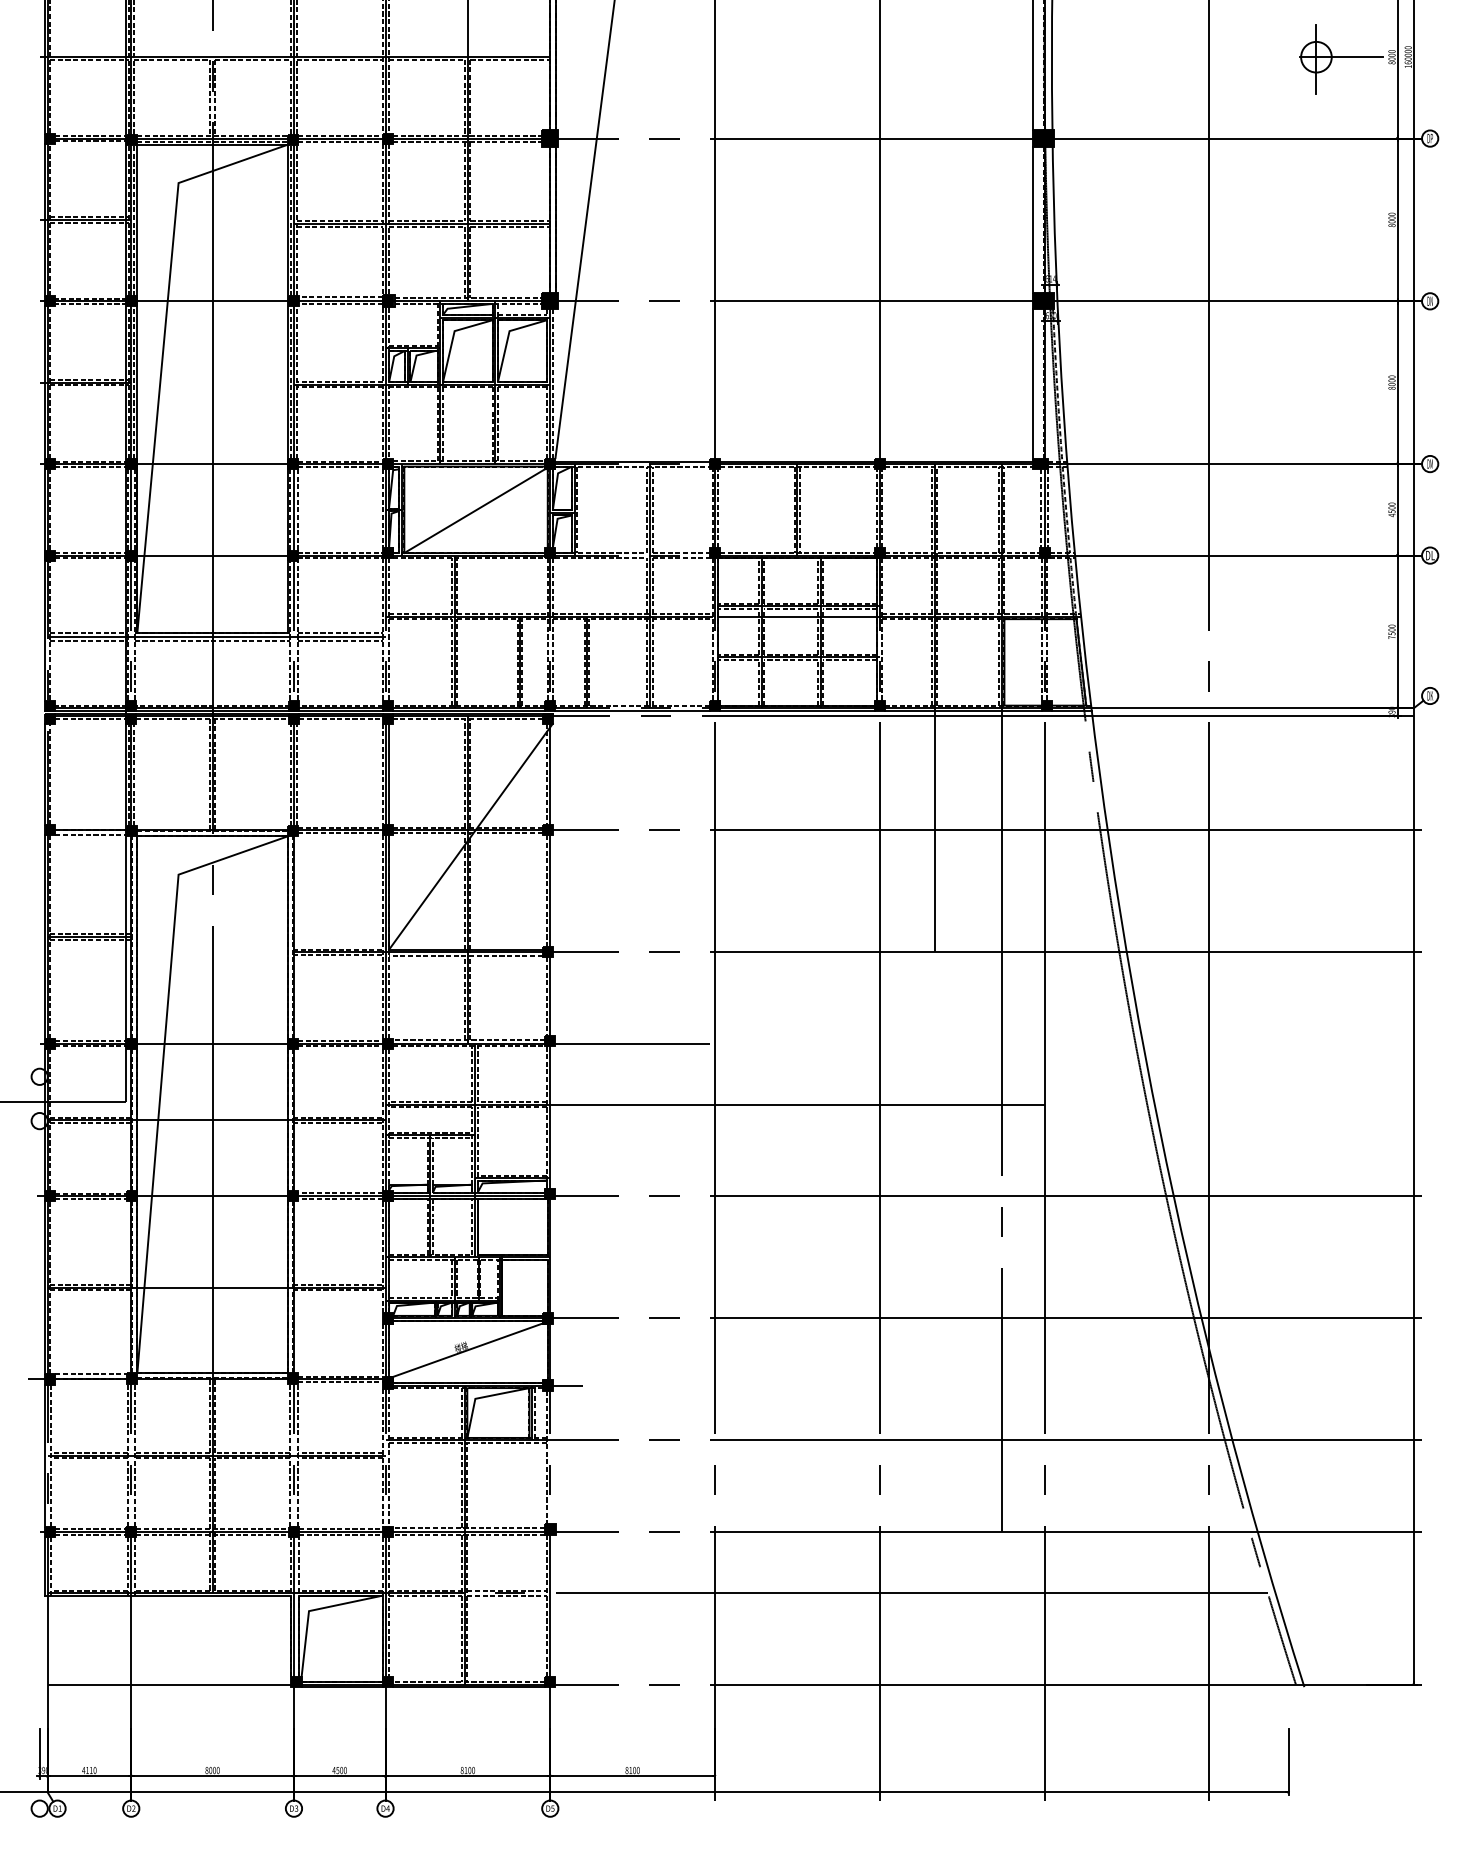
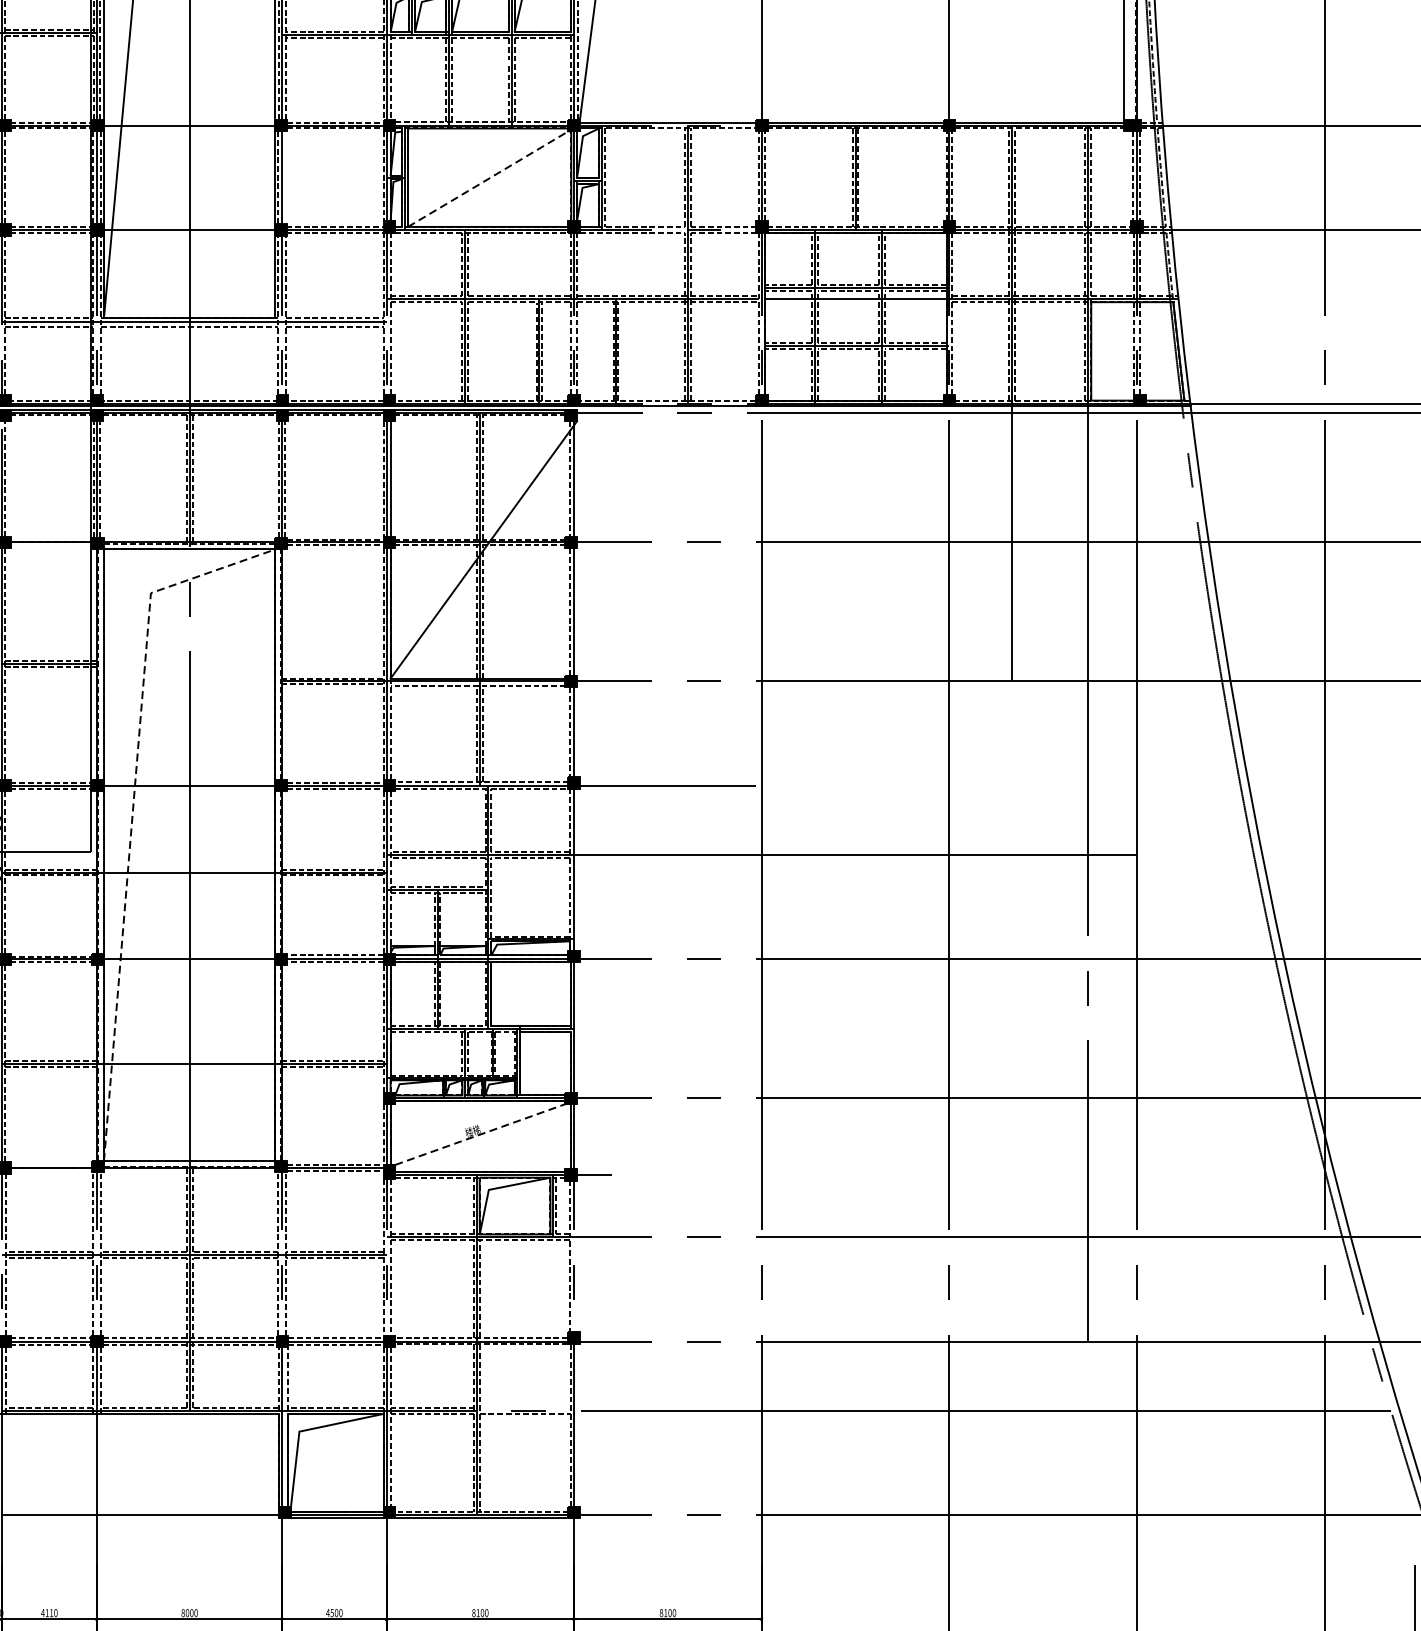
line: (297, 509) -> (286, 177), removed
line: (474, 511) -> (487, 179), solid -> dashed
line: (91, 835) -> (51, 548), removed
line: (162, 1065) -> (132, 810), solid -> dashed
line: (468, 1350) -> (481, 1134), solid -> dashed
line: (91, 1374) -> (51, 1162), removed
line: (507, 1590) -> (525, 1408), removed

